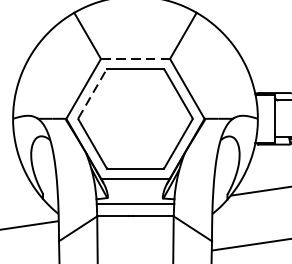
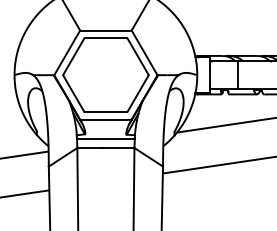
line: (134, 58) -> (105, 30), dashed -> solid
line: (92, 93) -> (73, 56), dashed -> solid

